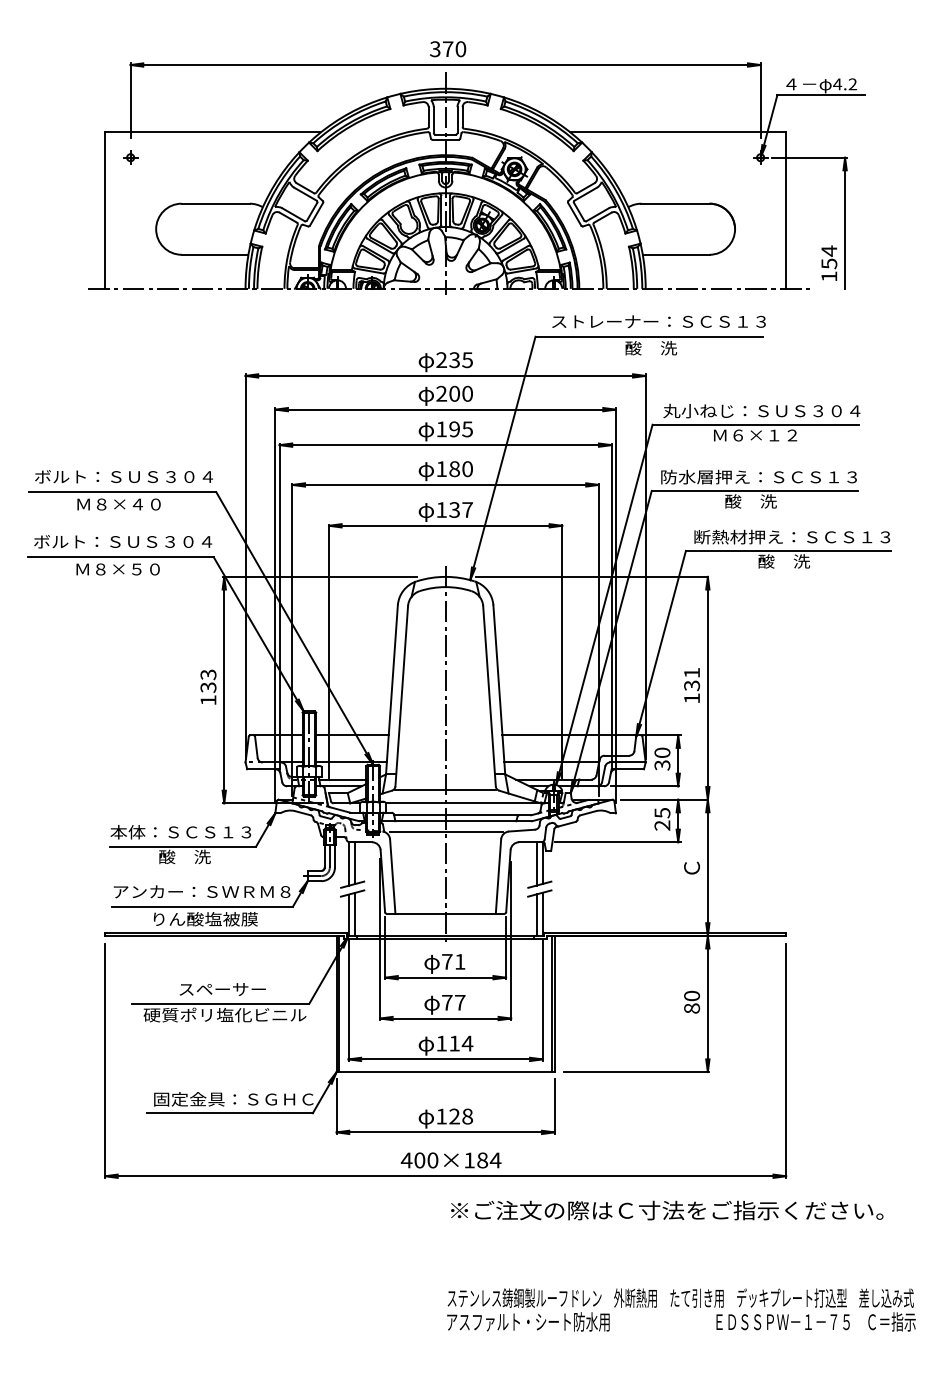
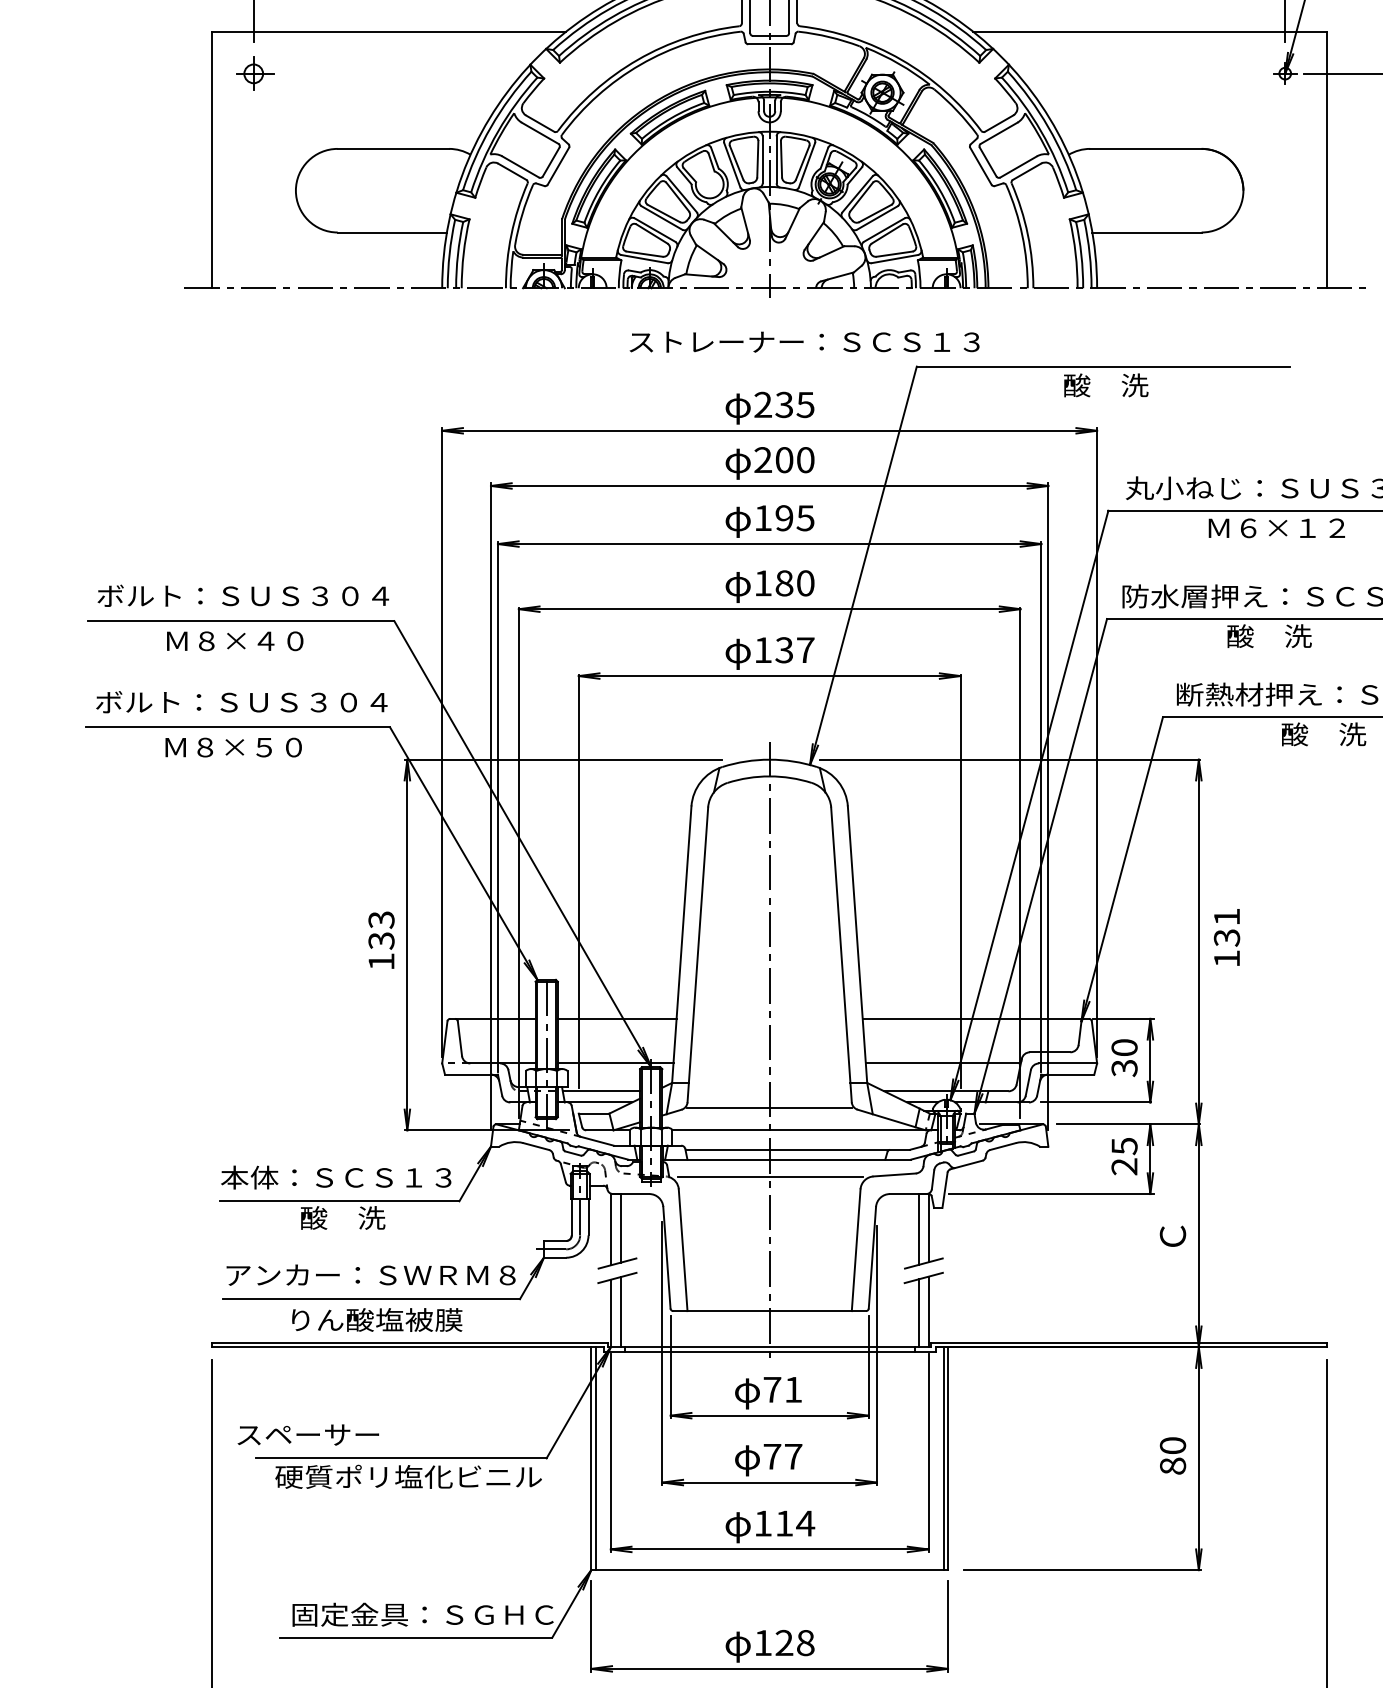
part: (130, 157) -> (253, 73), size x1.6
text: (658, 321) -> (803, 341), moved
text: (691, 685) -> (1226, 937), moved
text: (222, 989) -> (307, 1435), moved

